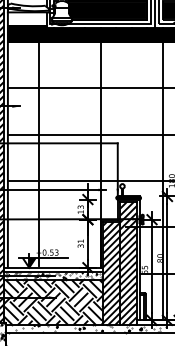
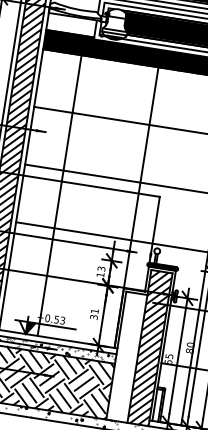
hatch: (111, 273) -> (126, 357), removed

